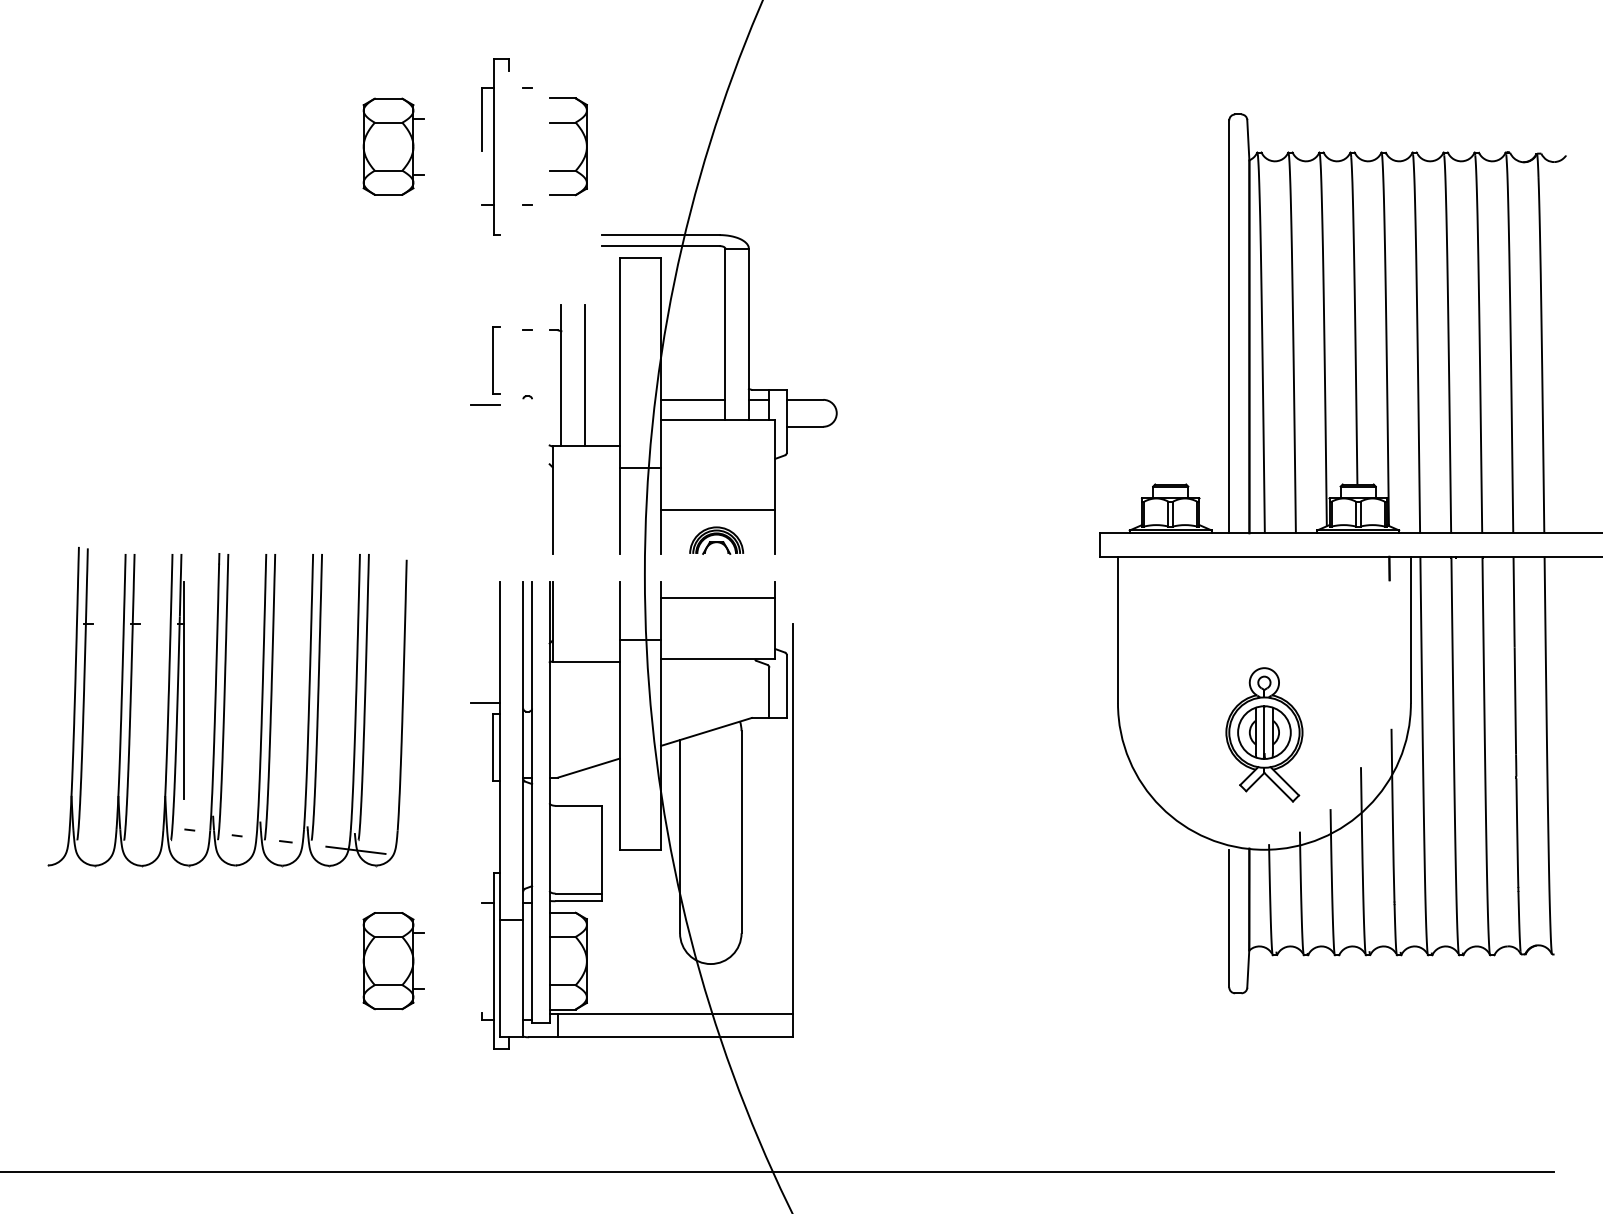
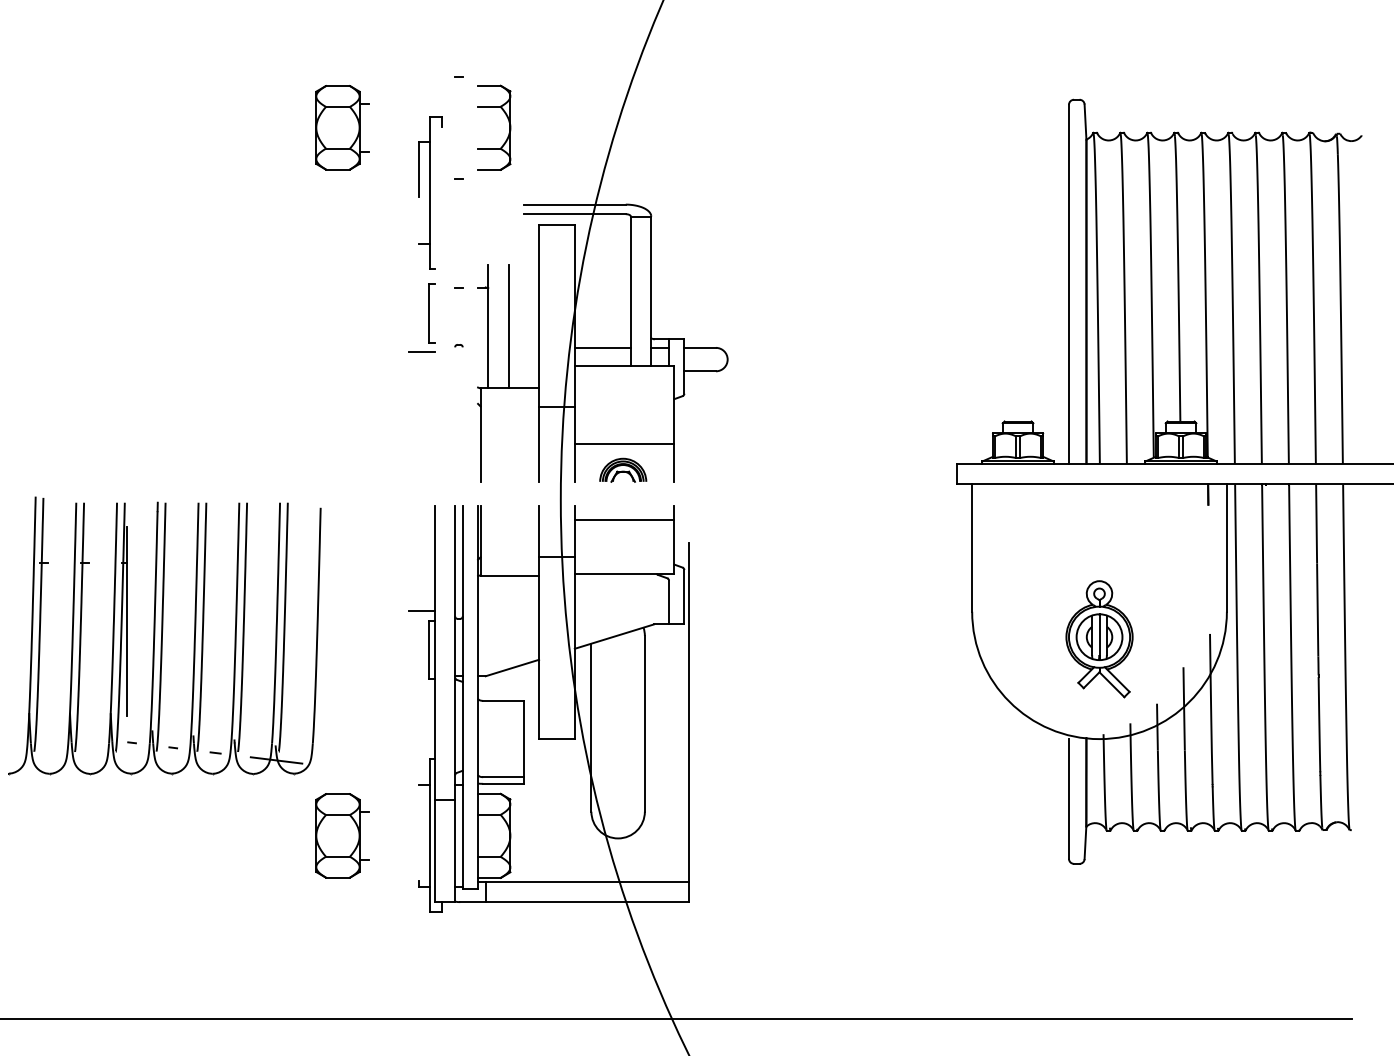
part: (495, 146) -> (430, 192), moved
part: (227, 707) -> (164, 636), moved

